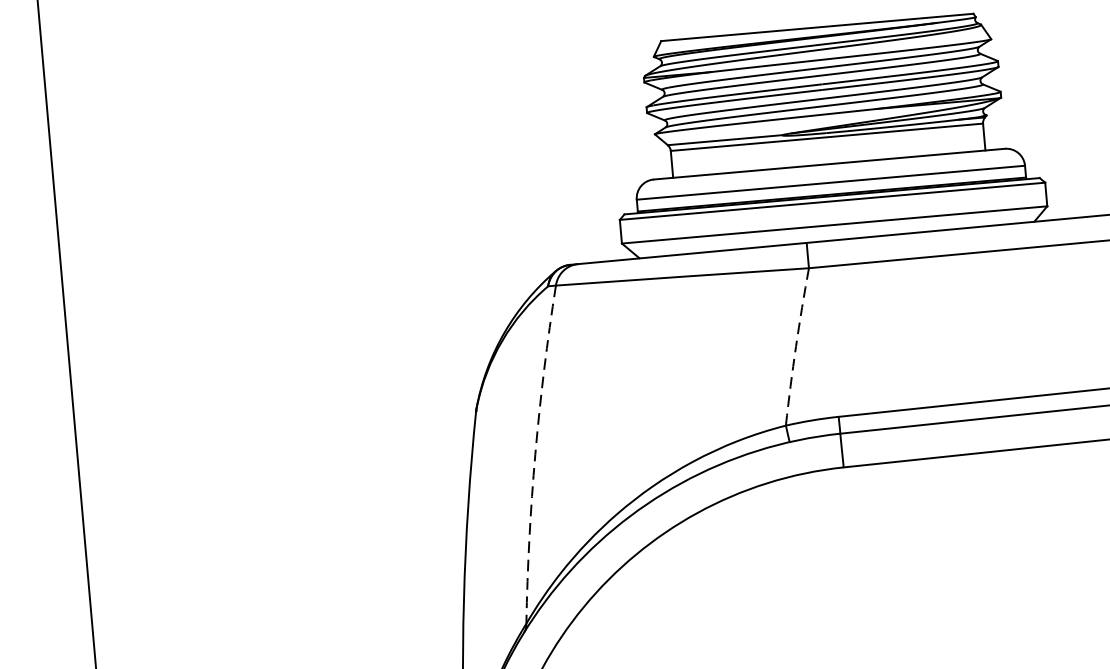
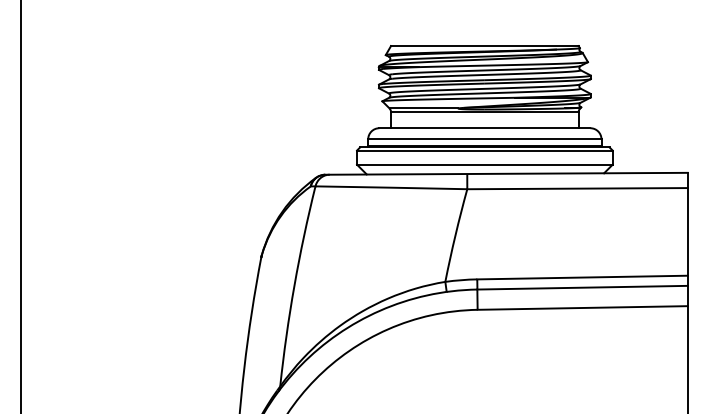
arc: (796, 346) -> (455, 235), dashed -> solid
arc: (535, 453) -> (294, 285), dashed -> solid

